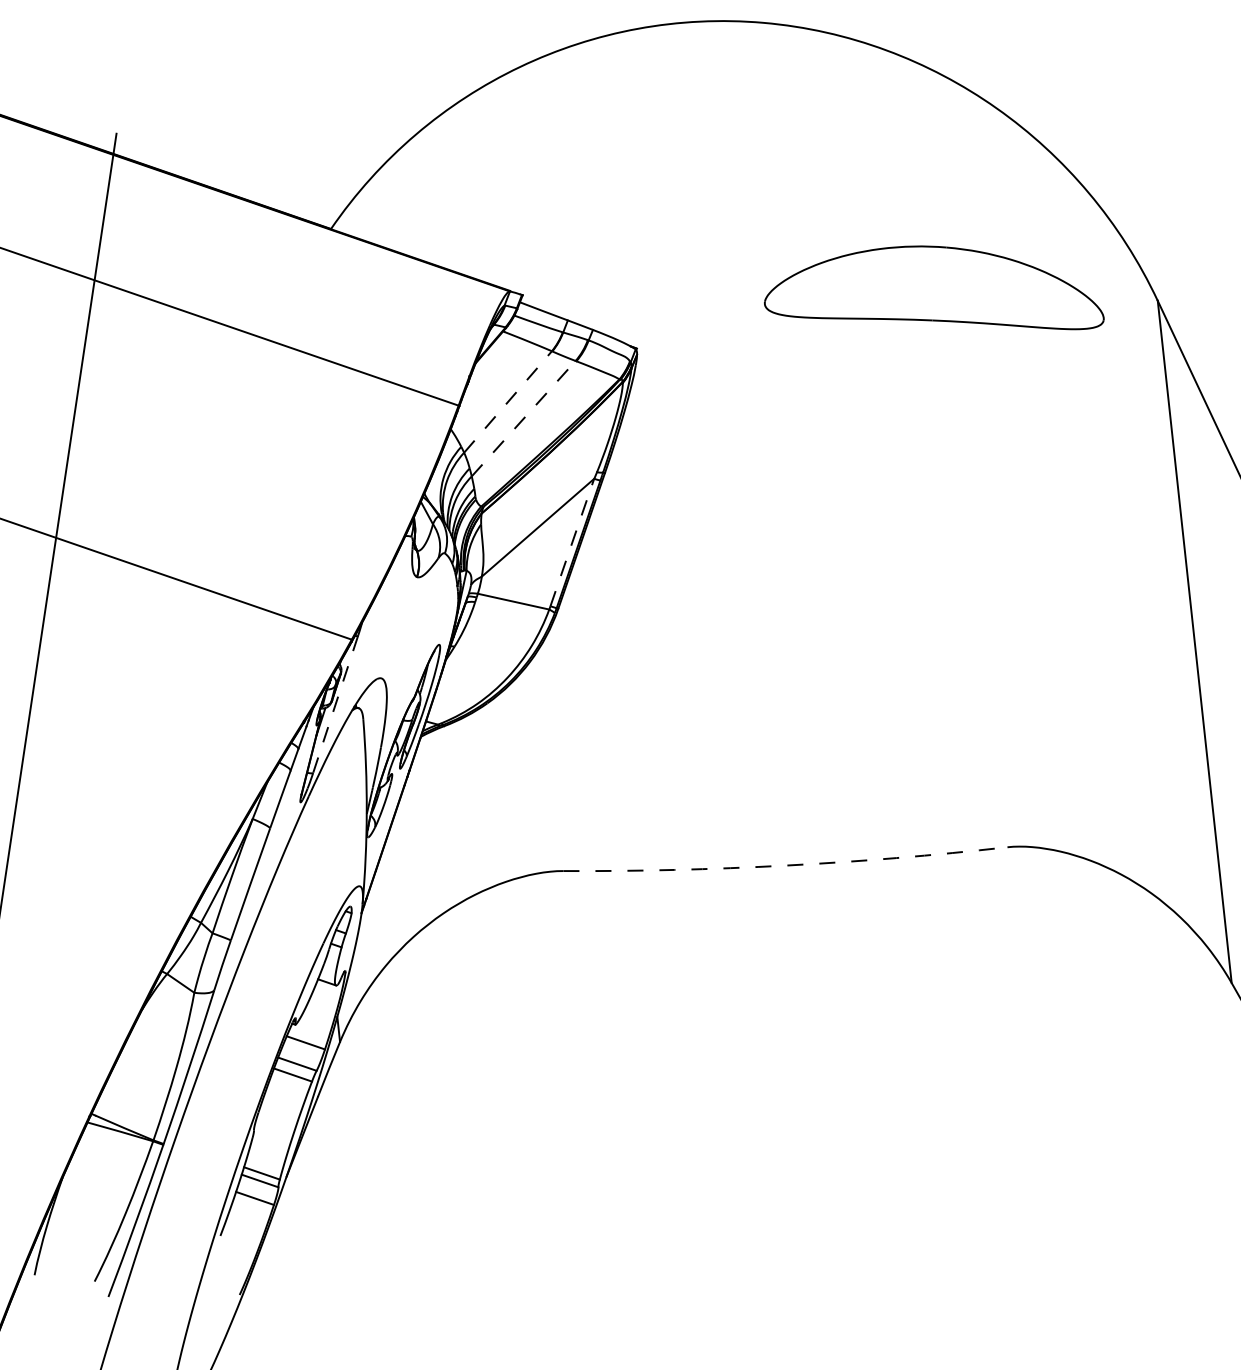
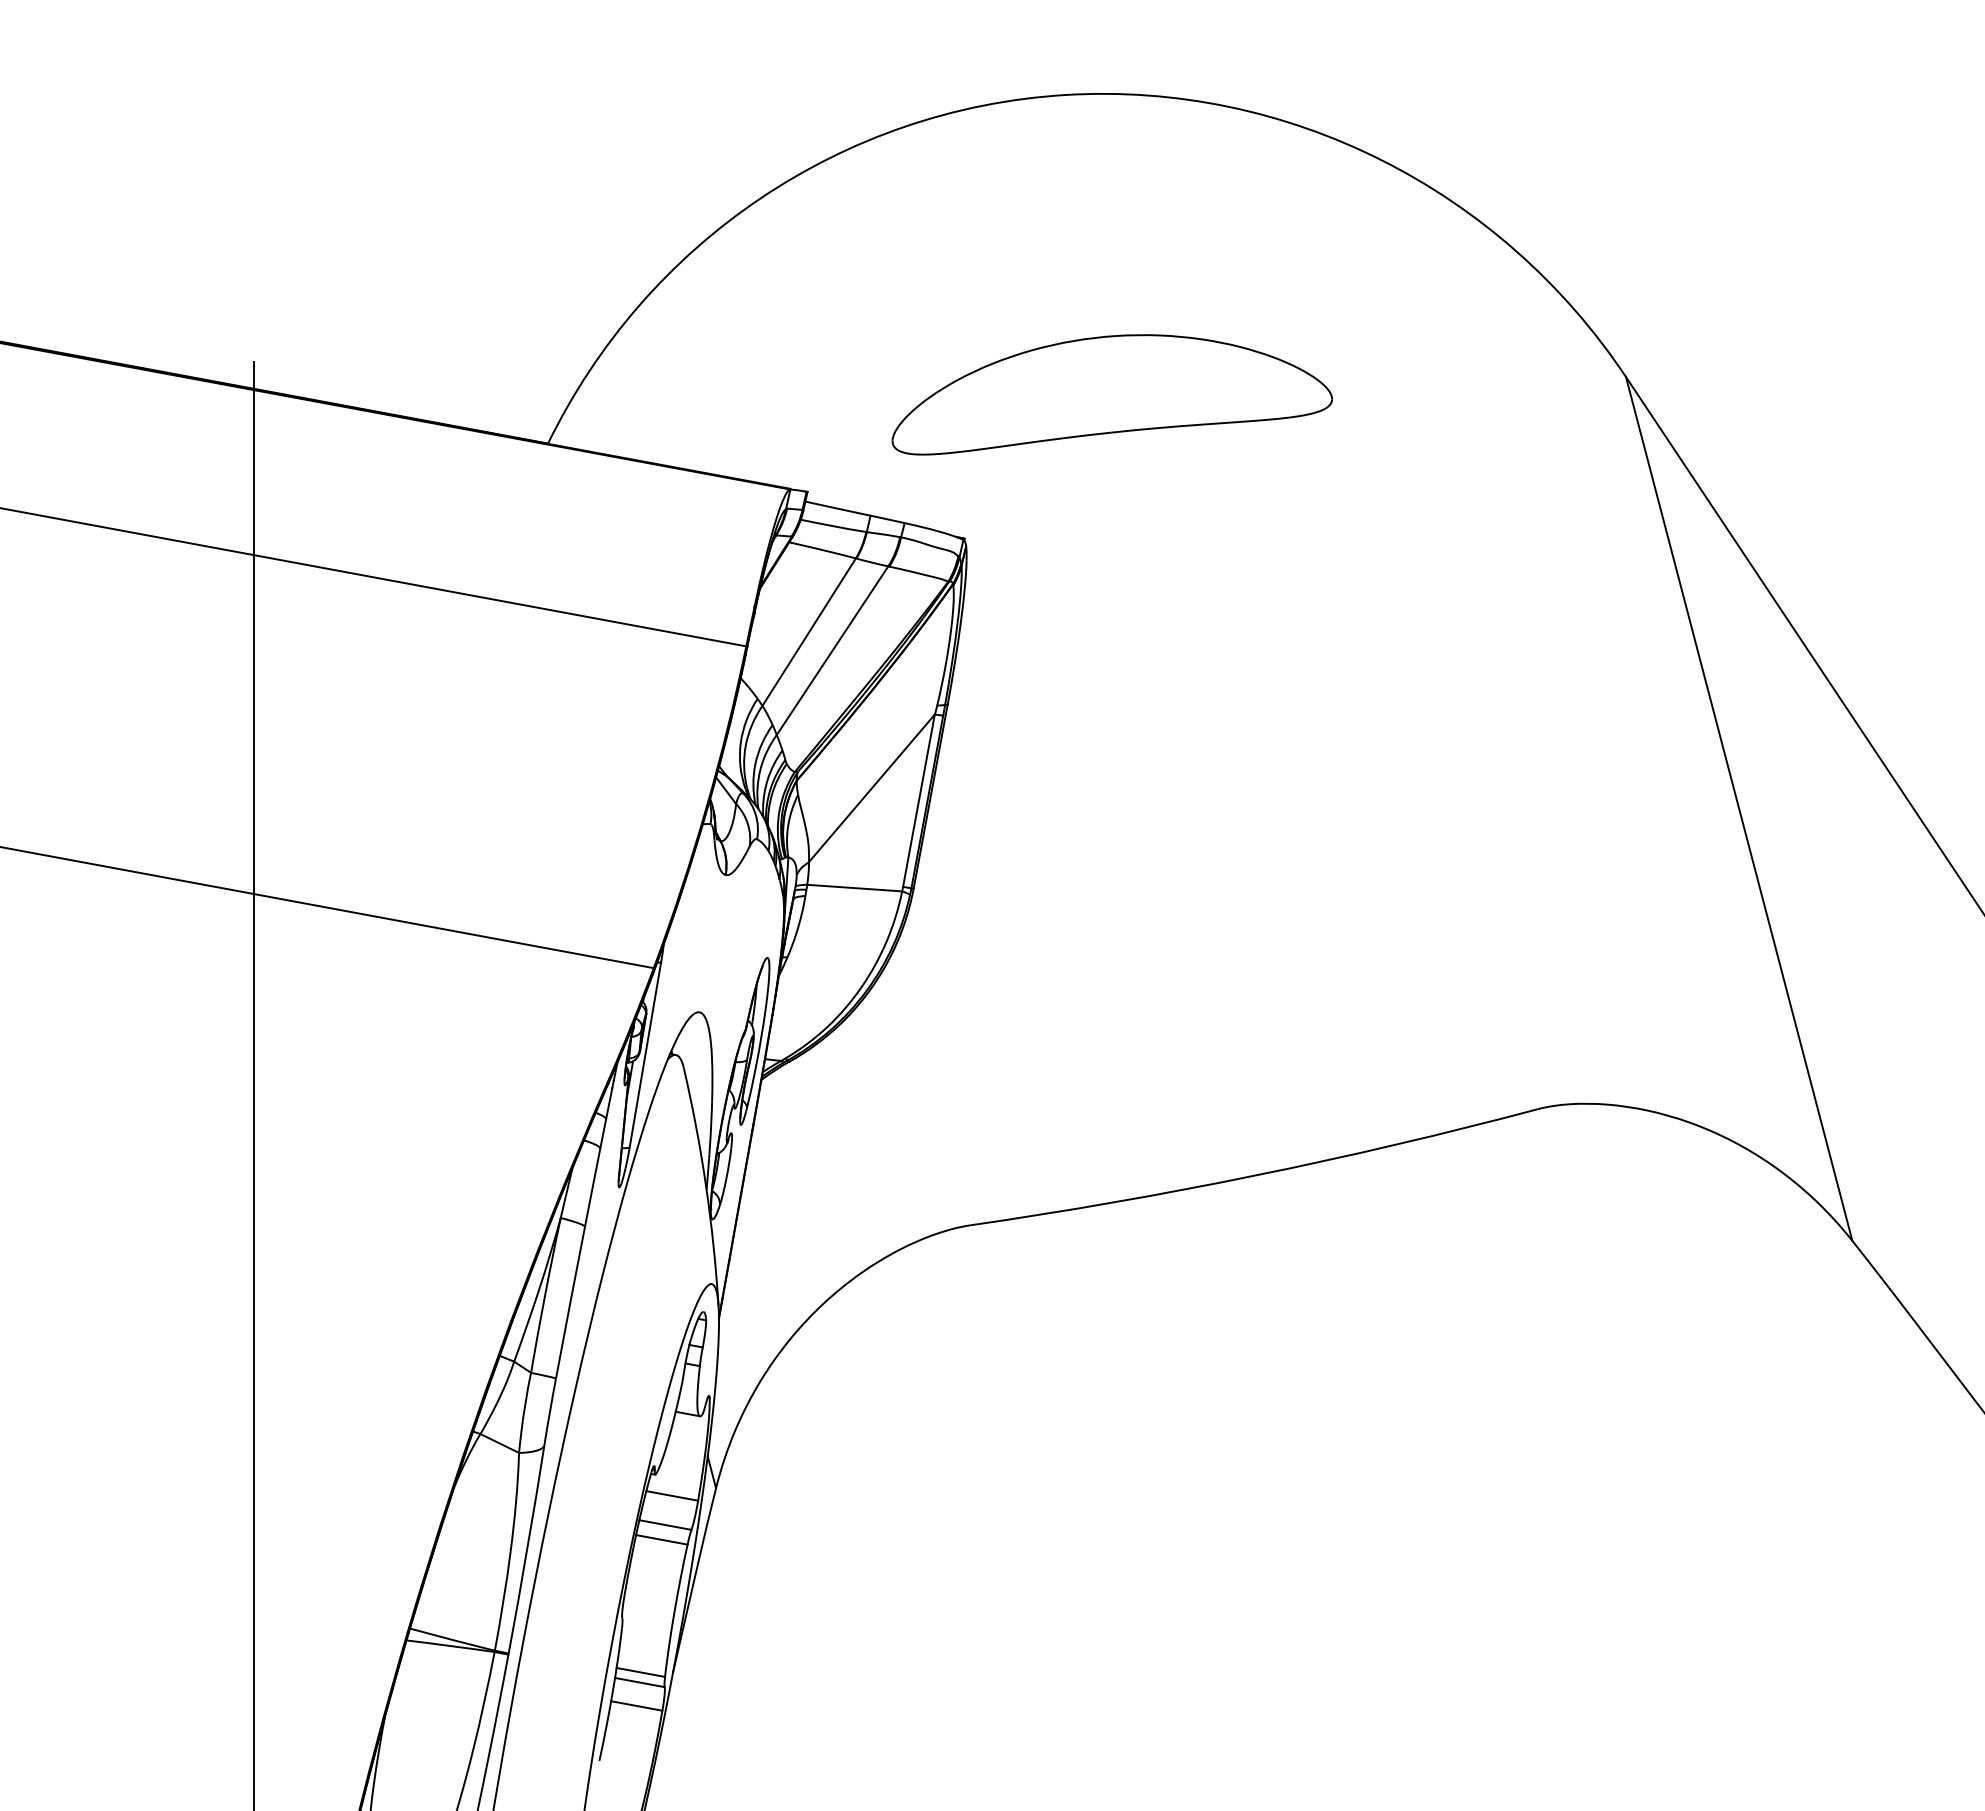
part: (936, 291) -> (1111, 394), moved
line: (508, 401) -> (809, 631), dashed -> solid
line: (523, 418) -> (832, 650), dashed -> solid
line: (572, 542) -> (918, 800), dashed -> solid
line: (335, 704) -> (645, 1054), dashed -> solid
arc: (785, 865) -> (1255, 1175), dashed -> solid

